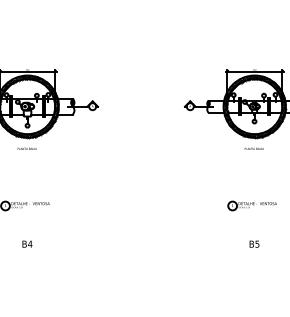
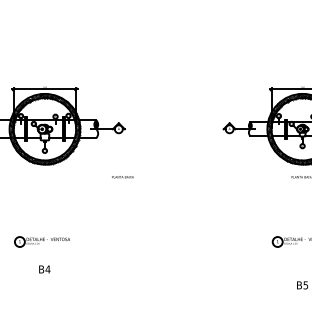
text: (26, 148) -> (122, 176), moved
text: (27, 243) -> (44, 268), moved

